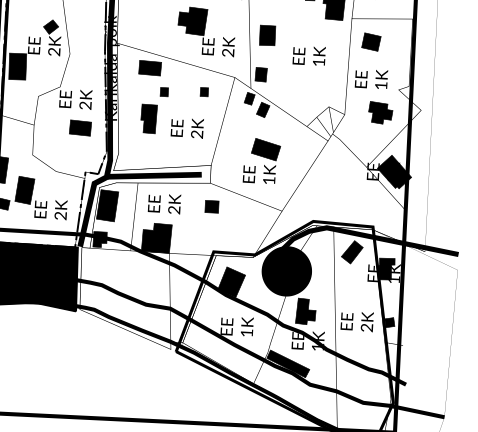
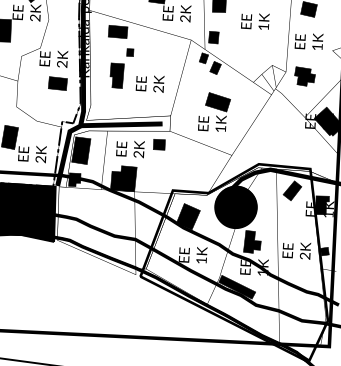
part: (203, 92) -> (164, 52), removed
part: (380, 112) -> (304, 76), moved
part: (211, 206) -> (158, 144), moved

